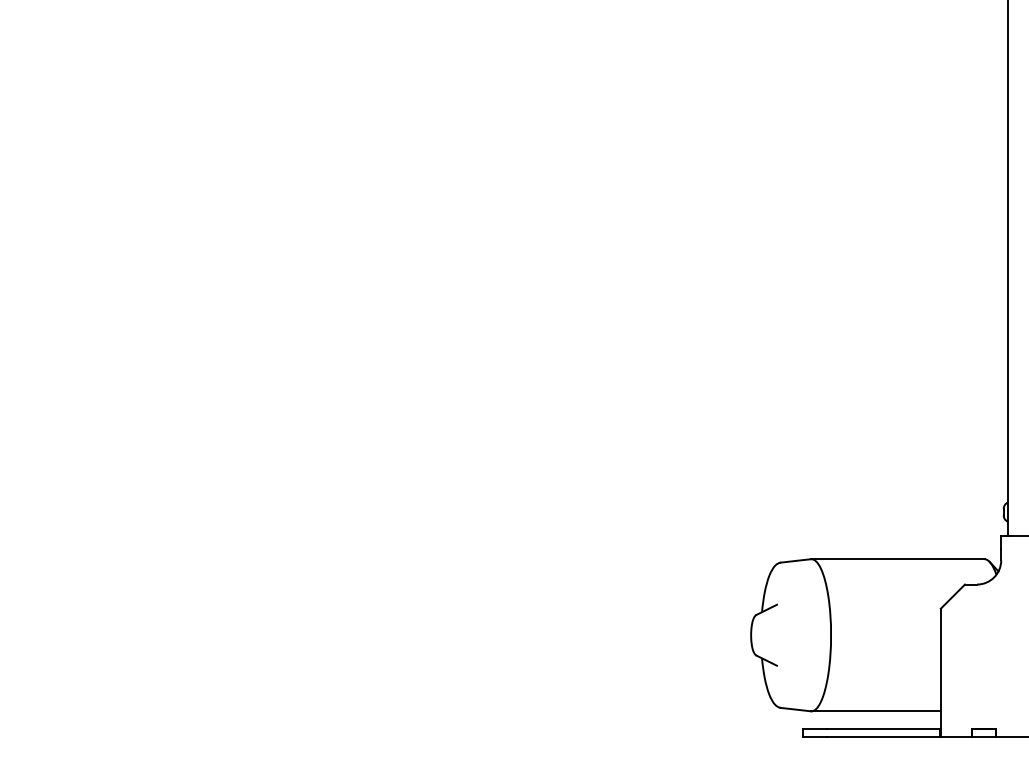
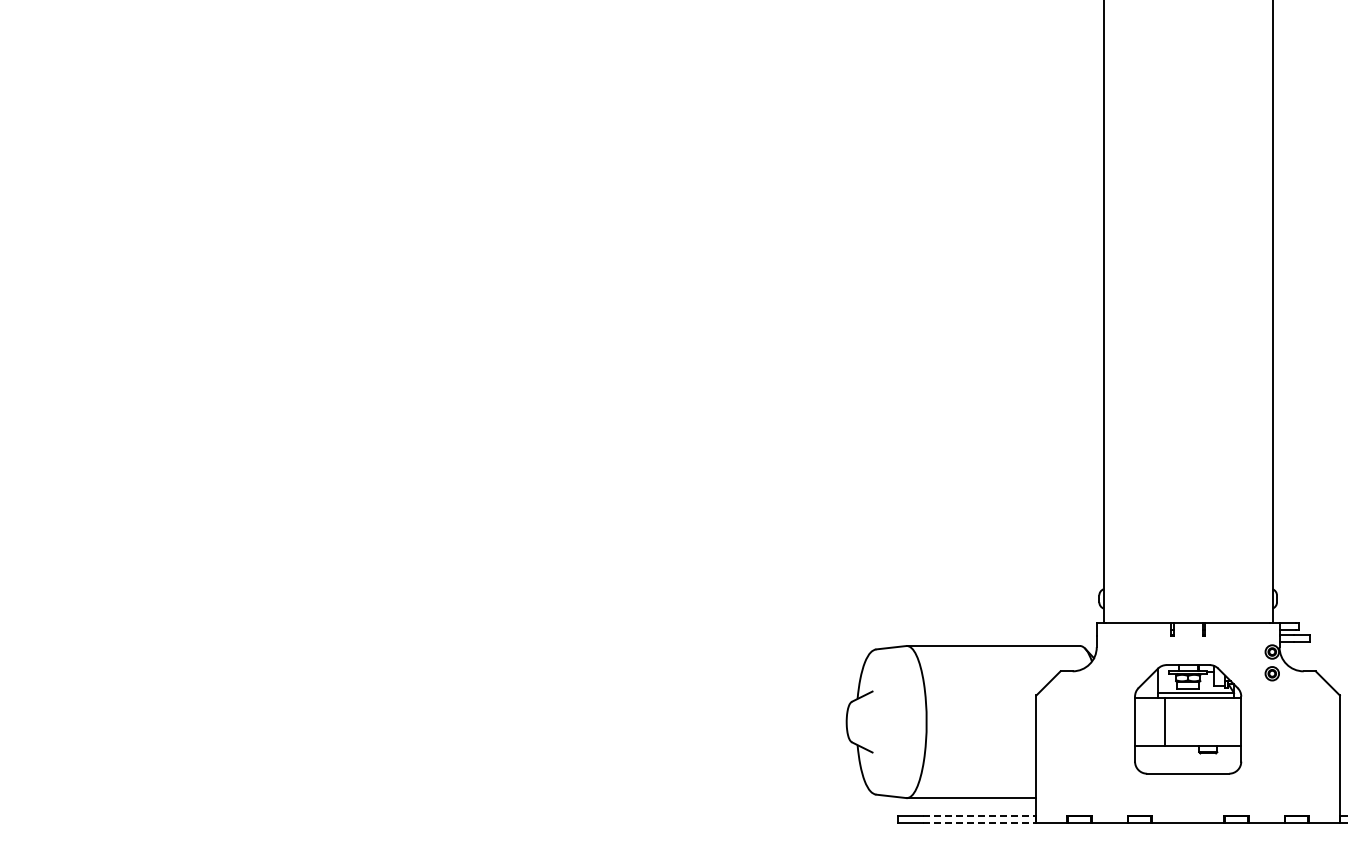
line: (883, 729) -> (979, 816), solid -> dashed
line: (883, 736) -> (979, 823), solid -> dashed

